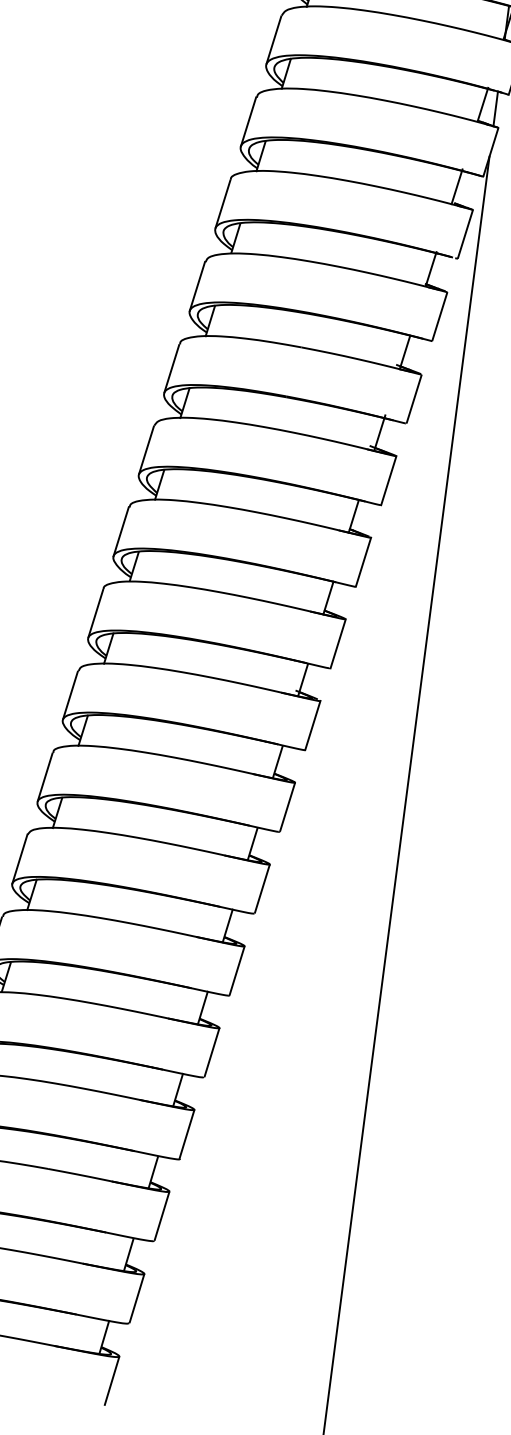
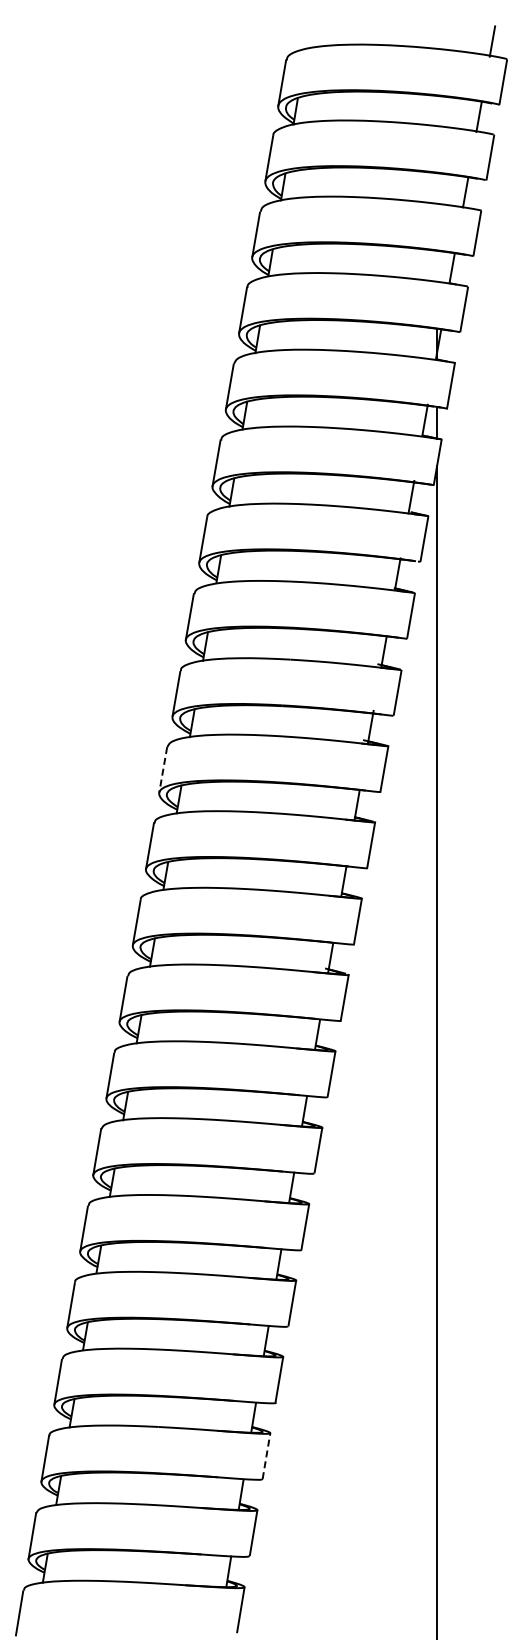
line: (146, 449) -> (163, 769), solid -> dashed
line: (161, 1216) -> (266, 1456), solid -> dashed

